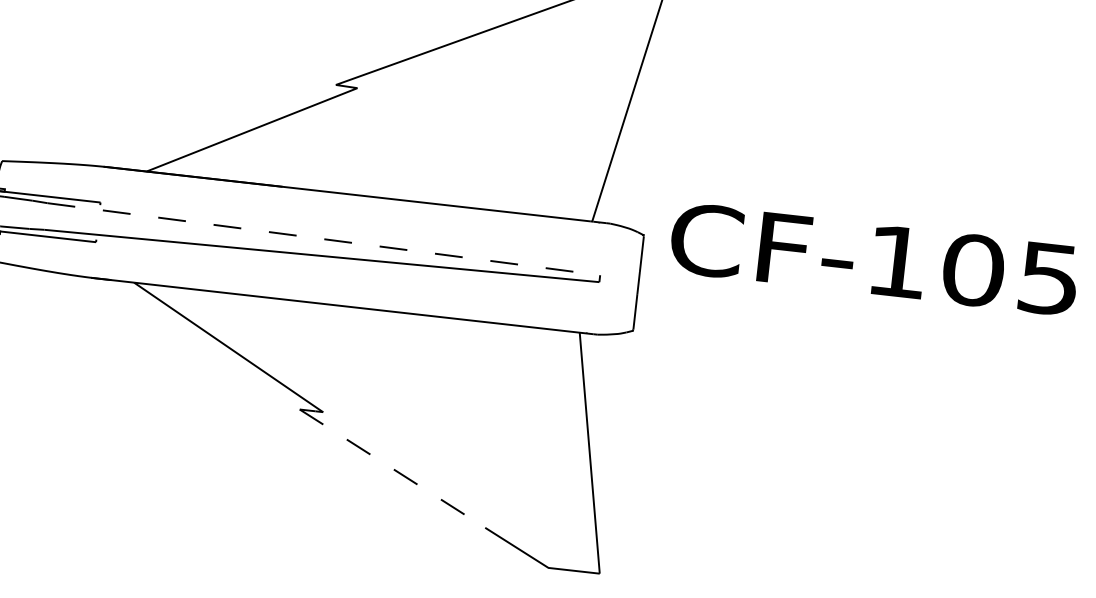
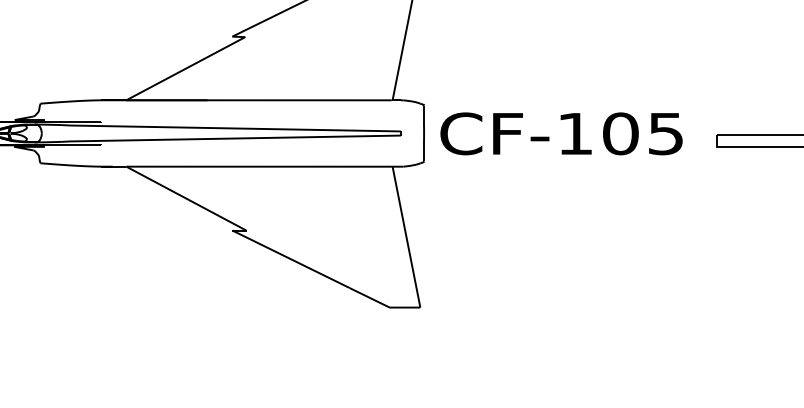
line: (323, 239) -> (235, 128), dashed -> solid
text: (874, 258) -> (561, 133), moved
line: (393, 469) -> (291, 259), dashed -> solid

